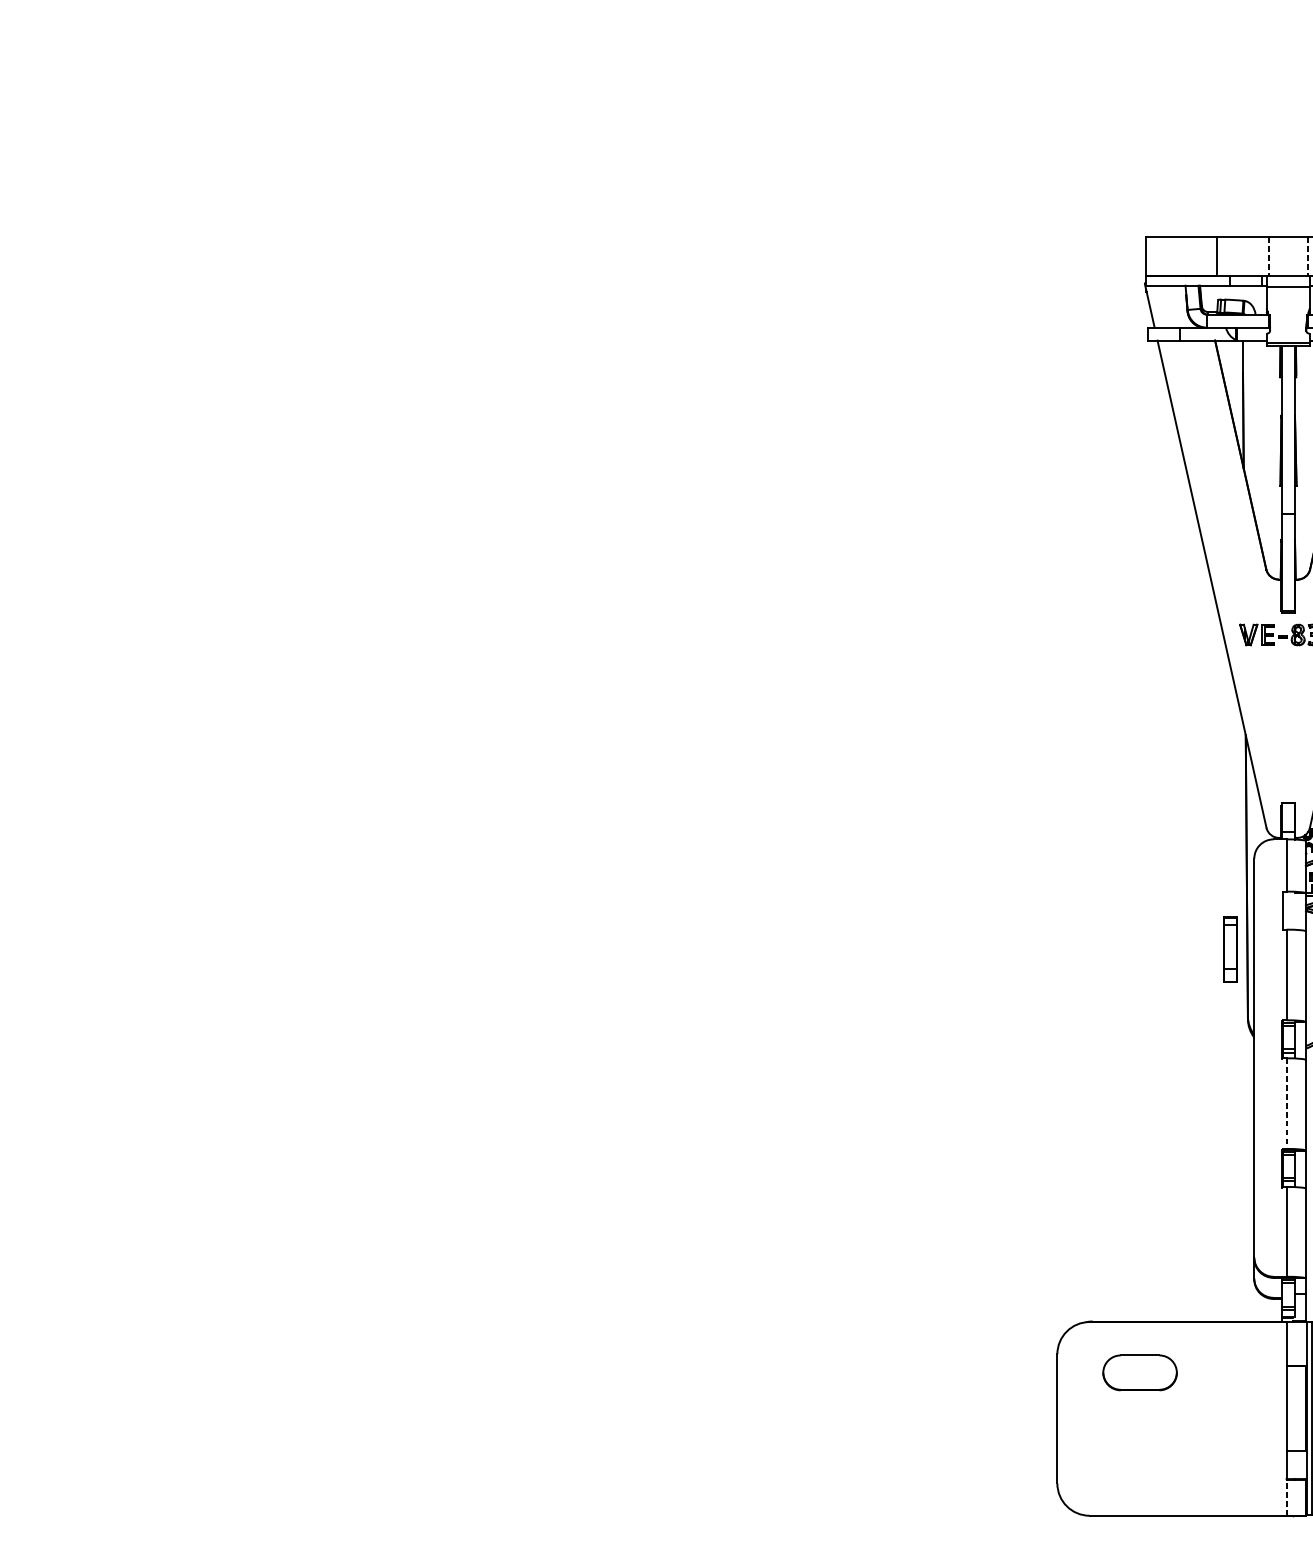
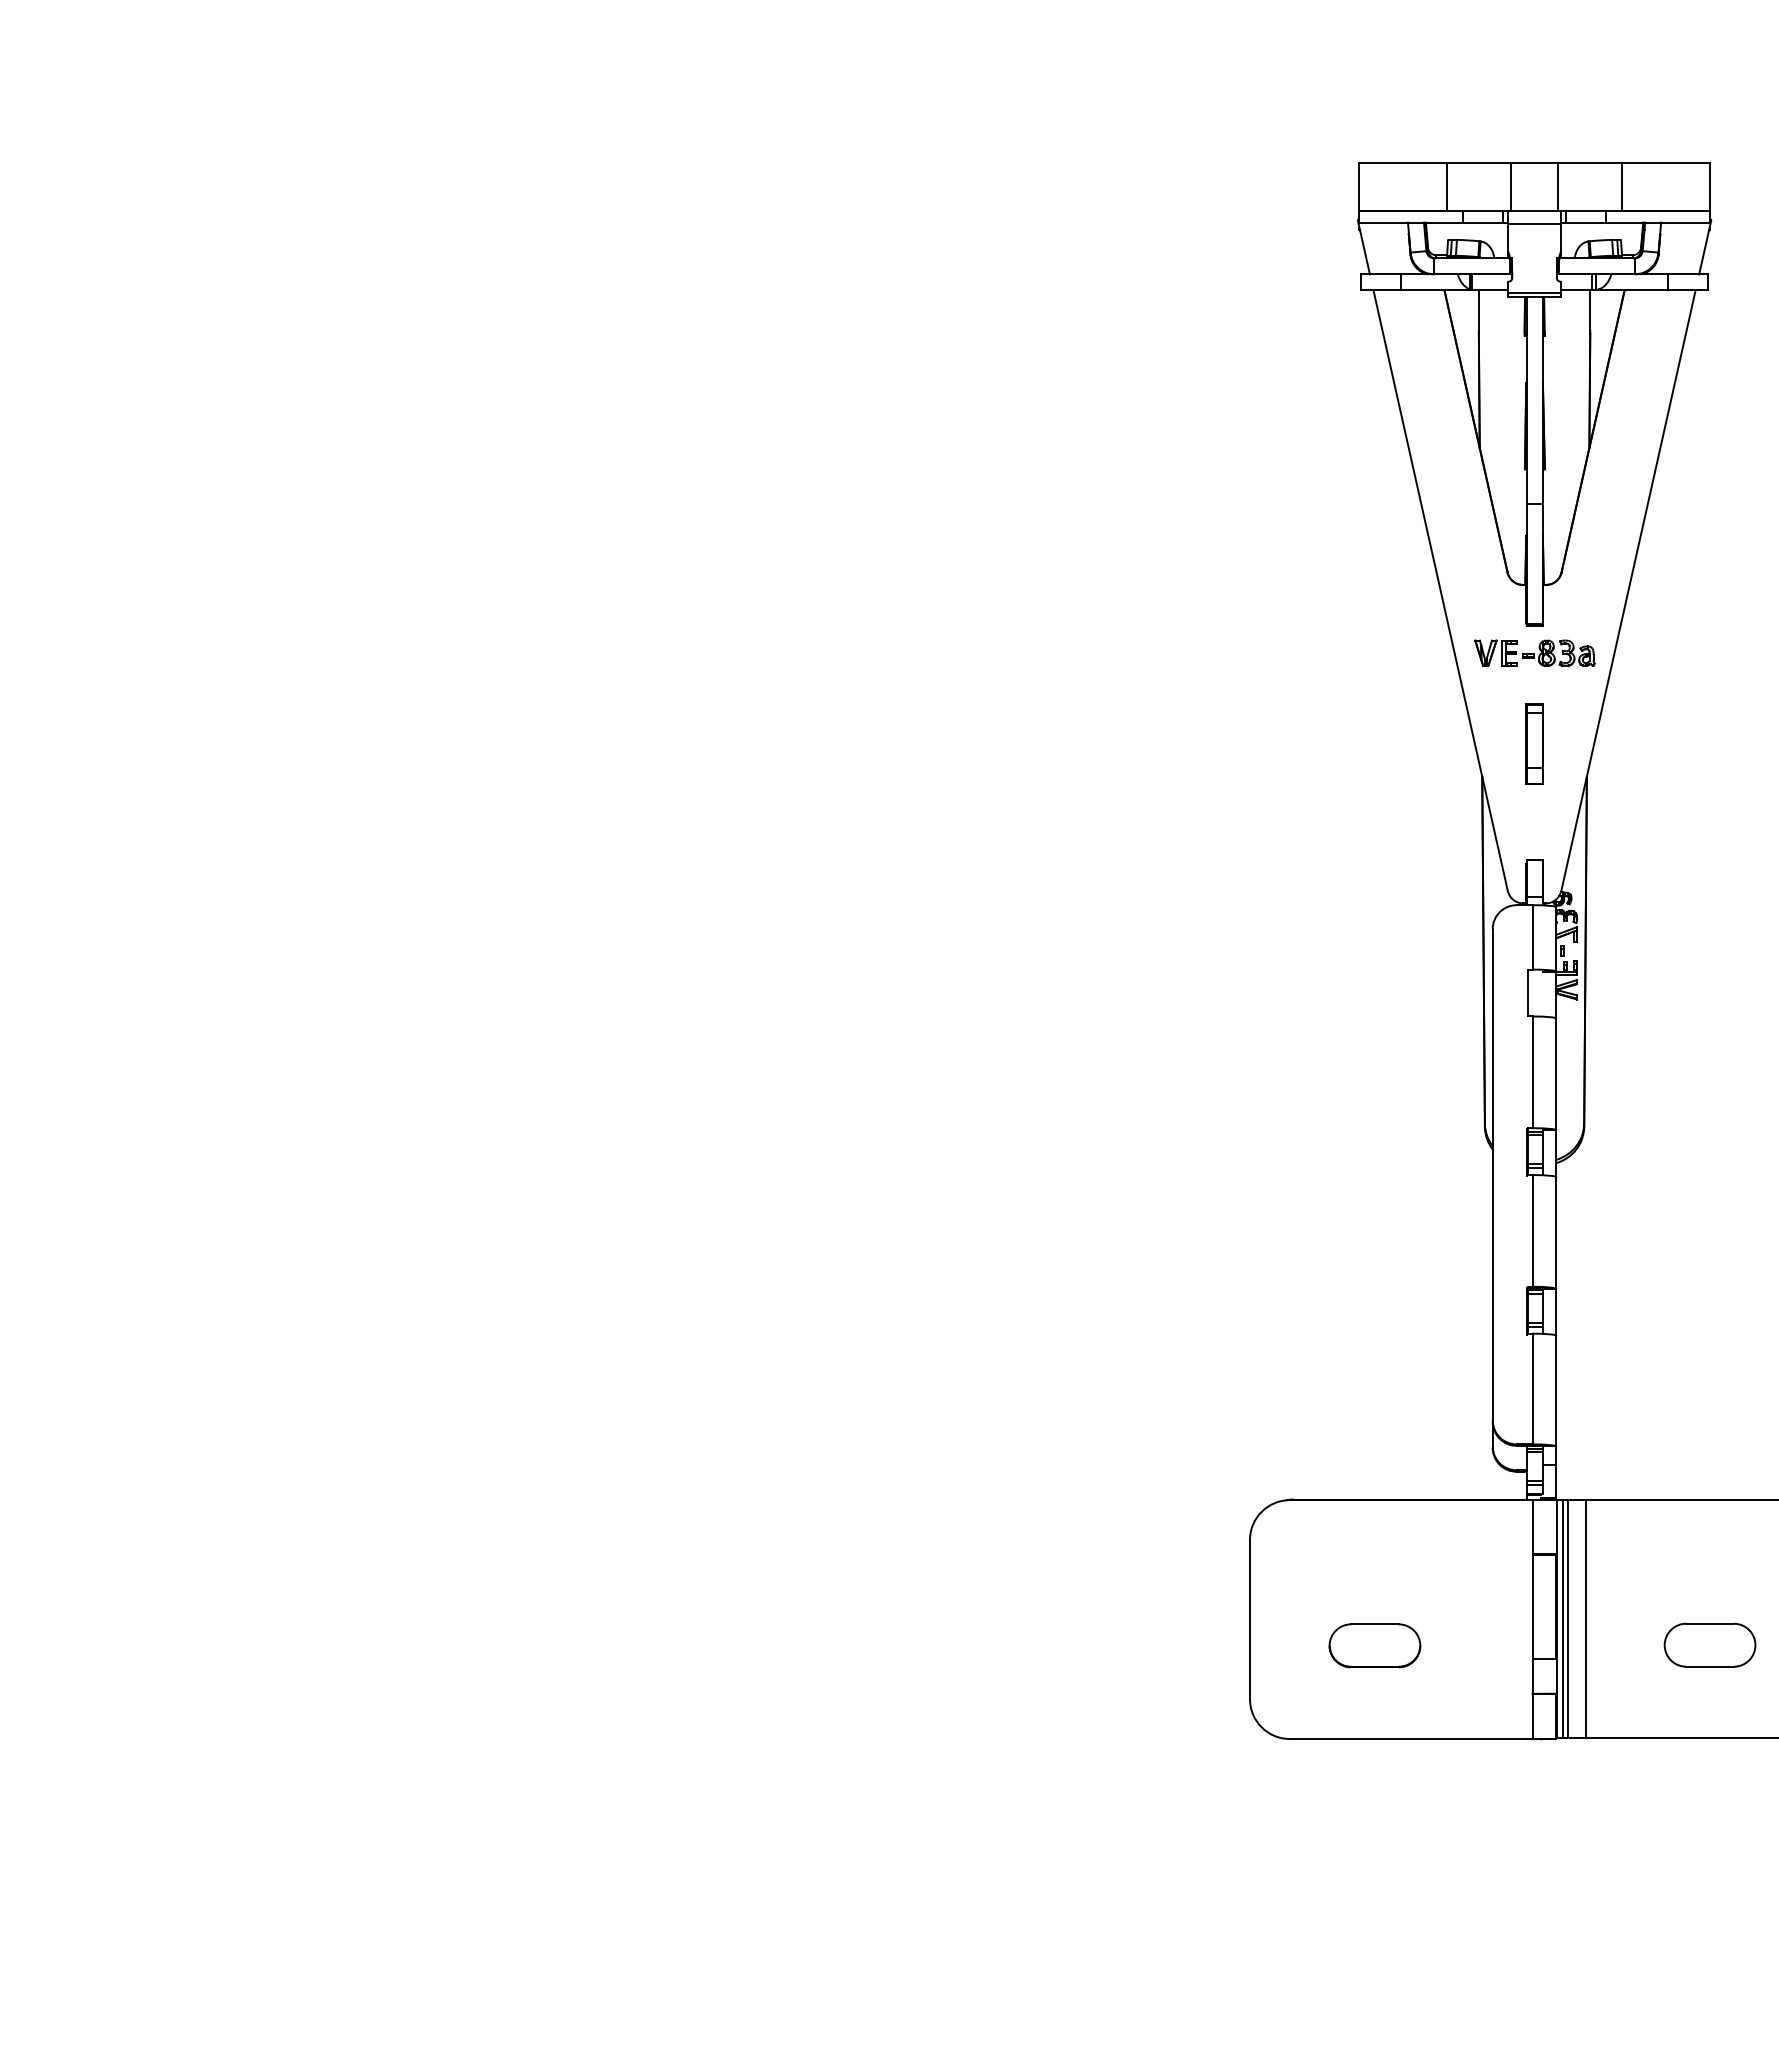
line: (1268, 256) -> (1510, 186), dashed -> solid
line: (1307, 256) -> (1558, 186), dashed -> solid
part: (1230, 949) -> (1534, 743), moved
line: (1286, 1103) -> (1532, 1230), dashed -> solid
part: (1139, 1372) -> (1374, 1645), moved
line: (1286, 1497) -> (1532, 1716), dashed -> solid

